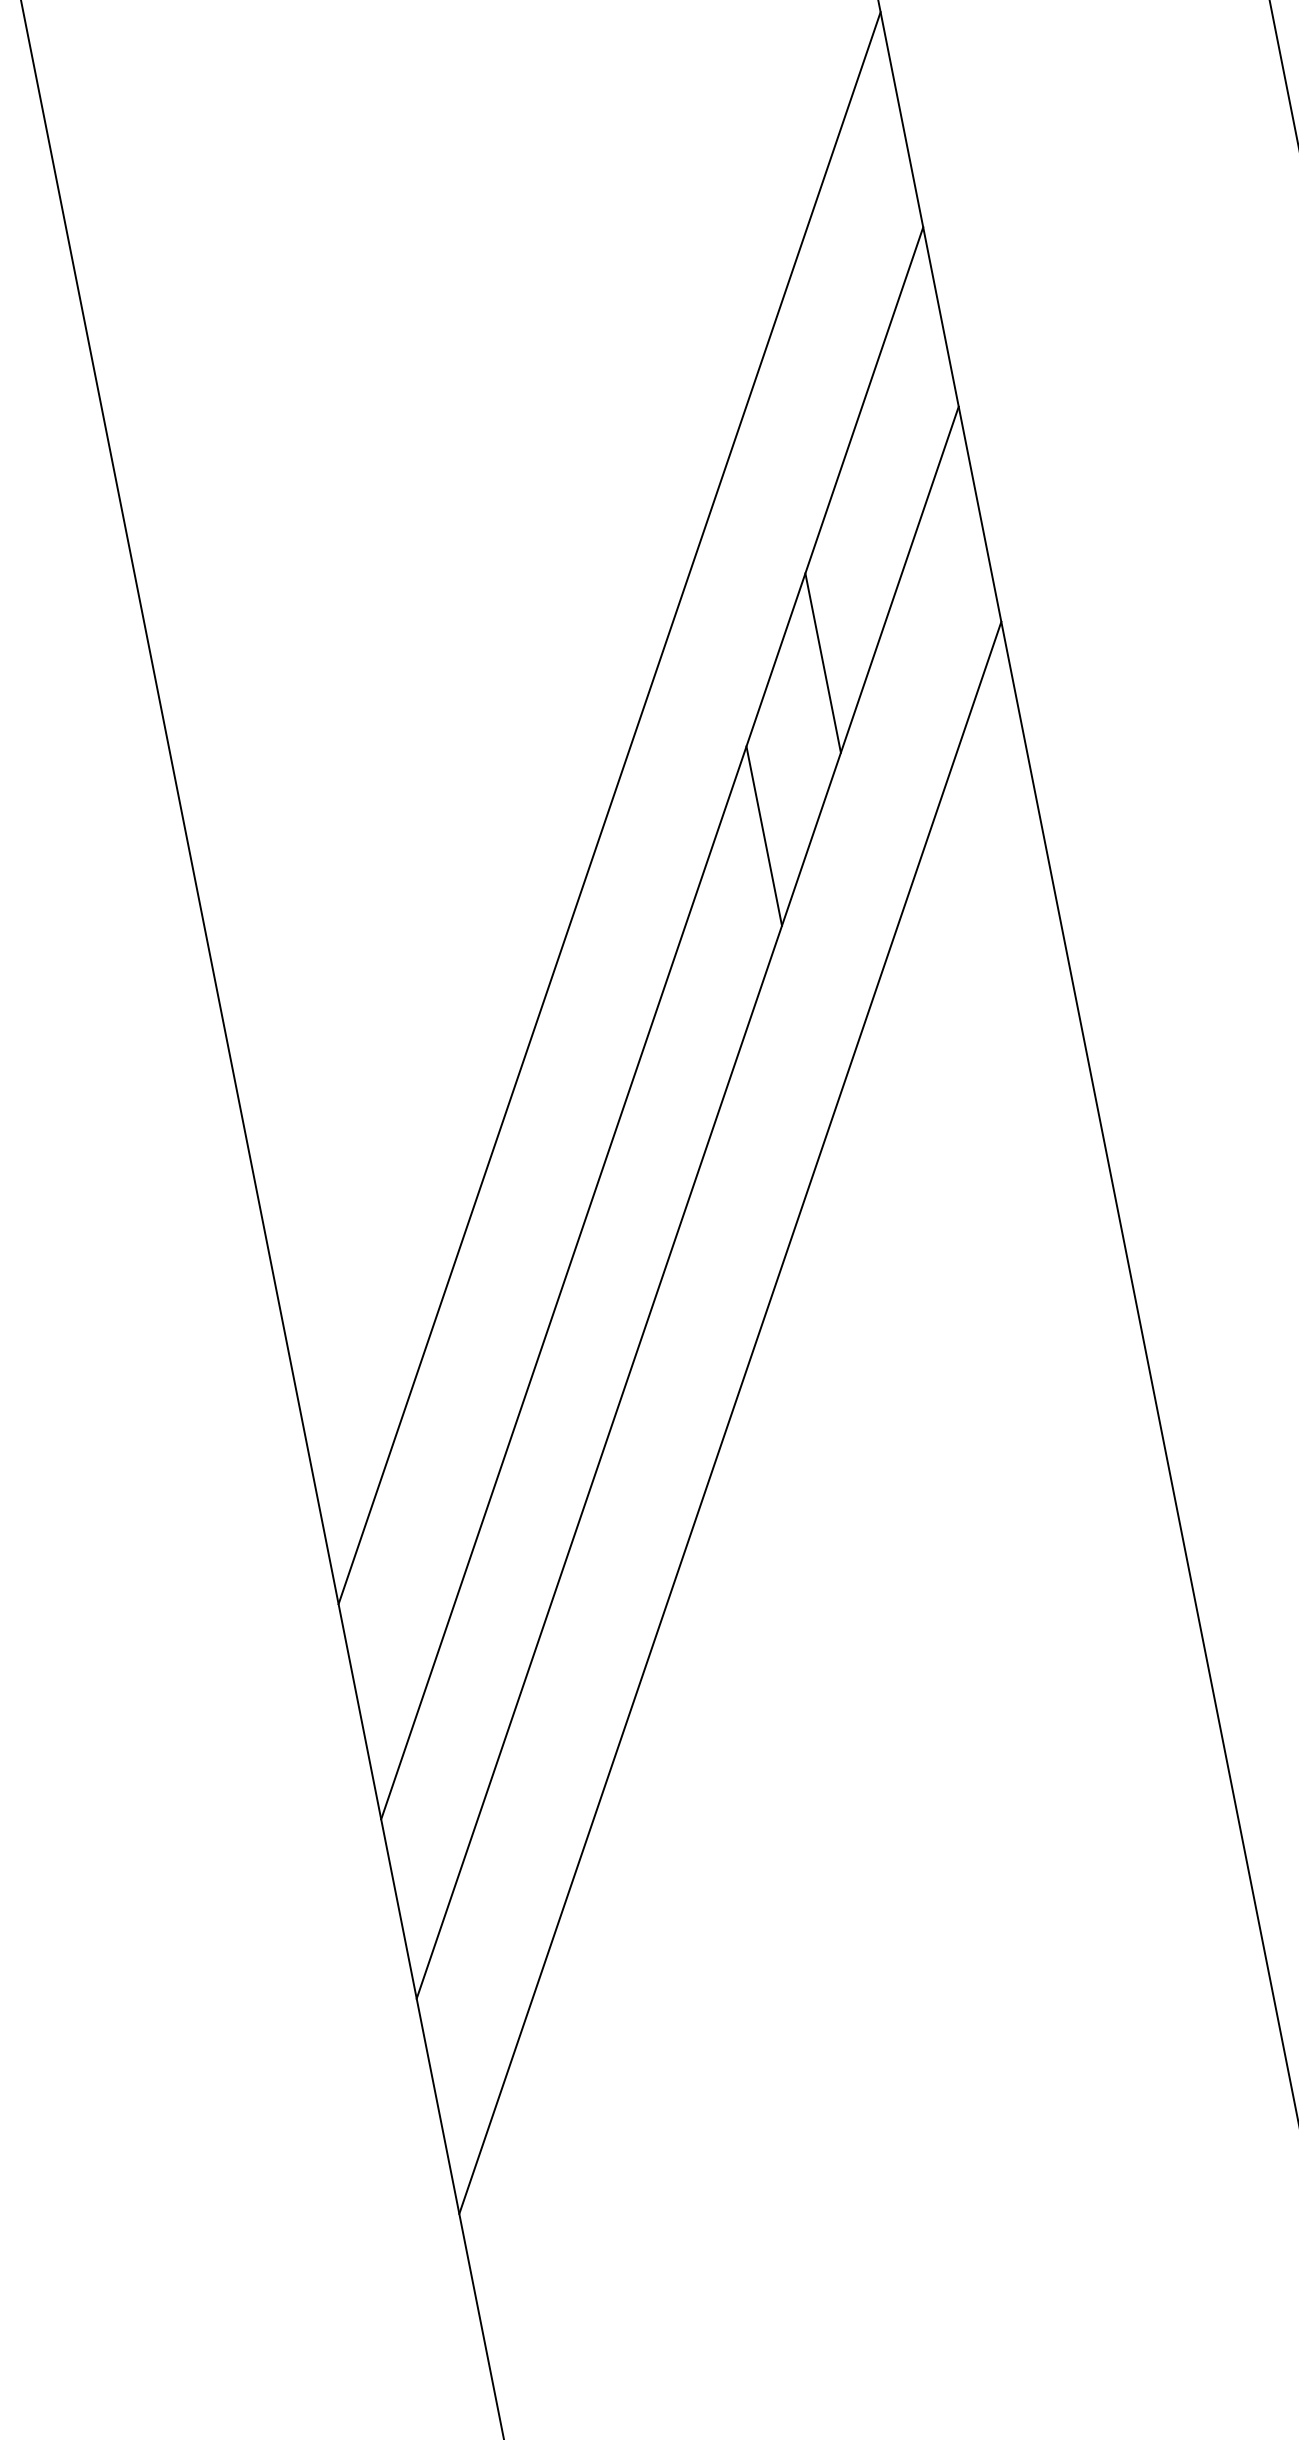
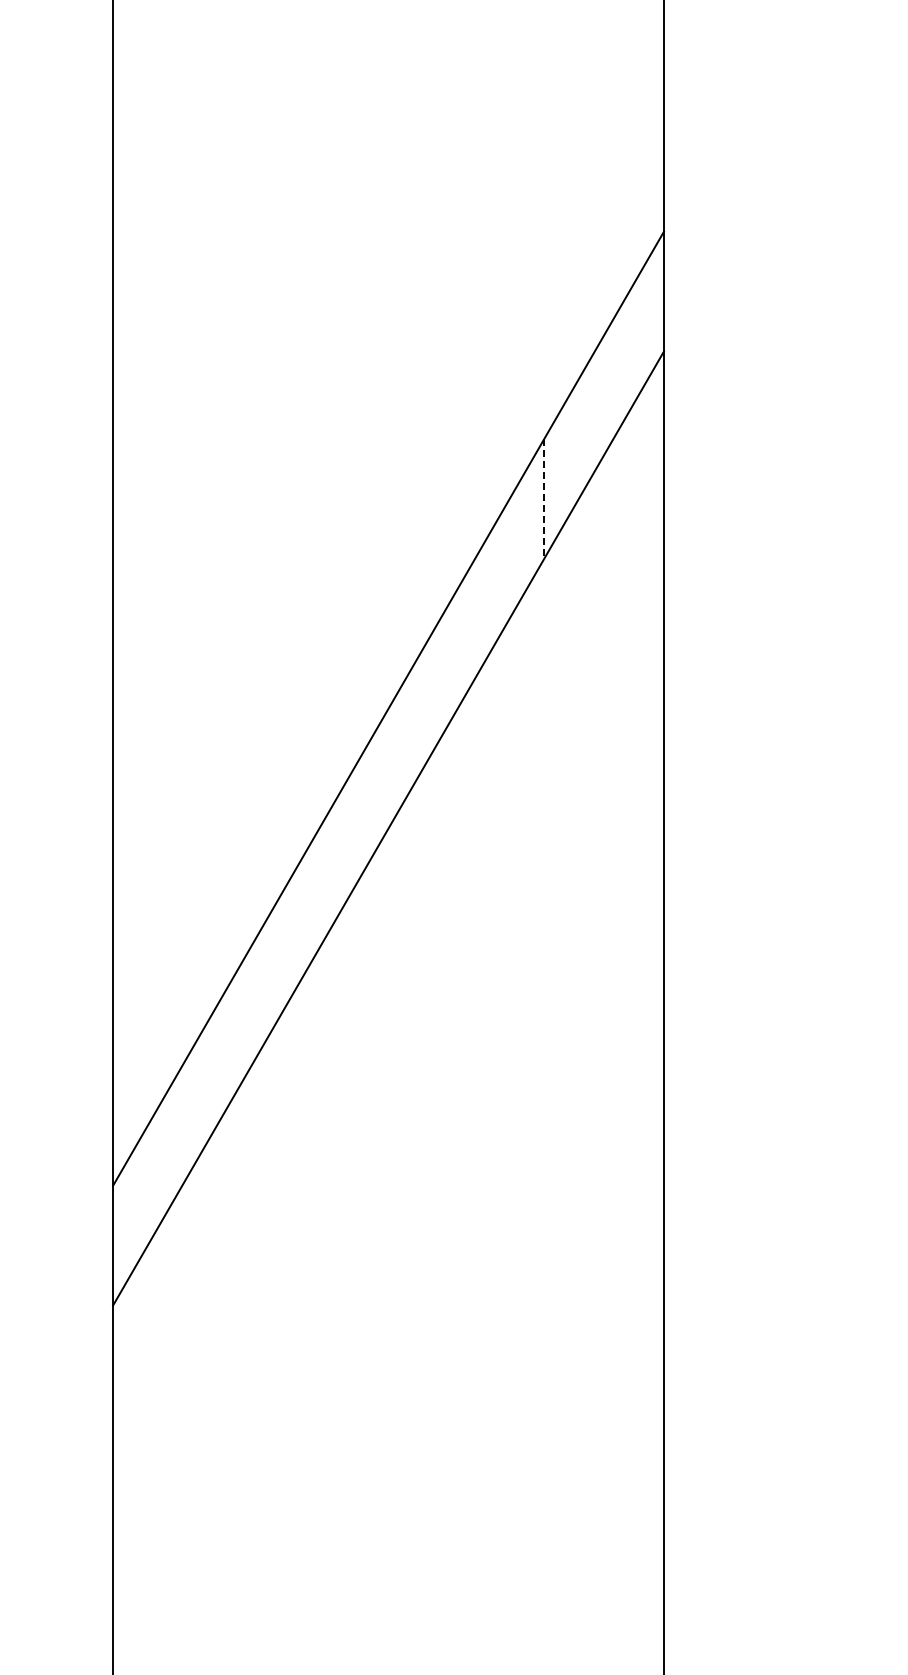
line: (823, 662) -> (544, 498), solid -> dashed
line: (609, 807) -> (388, 564), removed
line: (764, 835) -> (484, 602), removed
line: (730, 1418) -> (388, 972), removed

